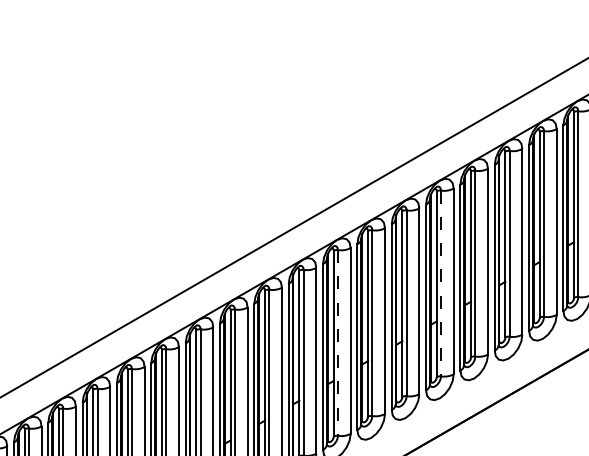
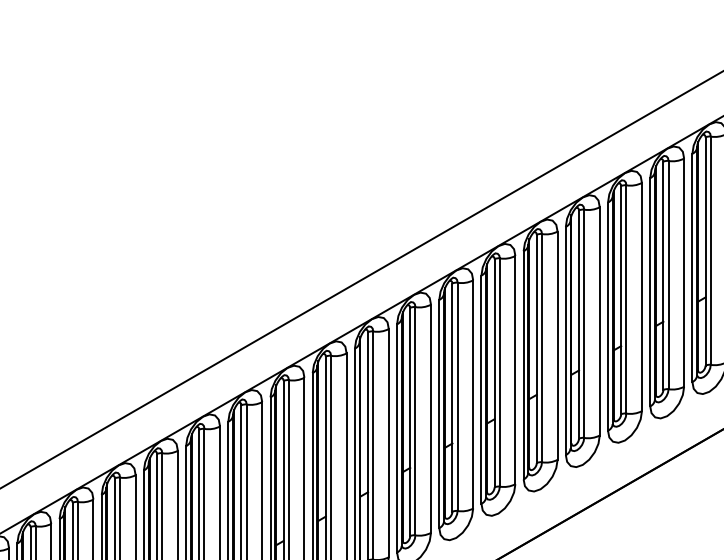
line: (441, 283) -> (542, 348), dashed -> solid
line: (338, 342) -> (416, 420), dashed -> solid

